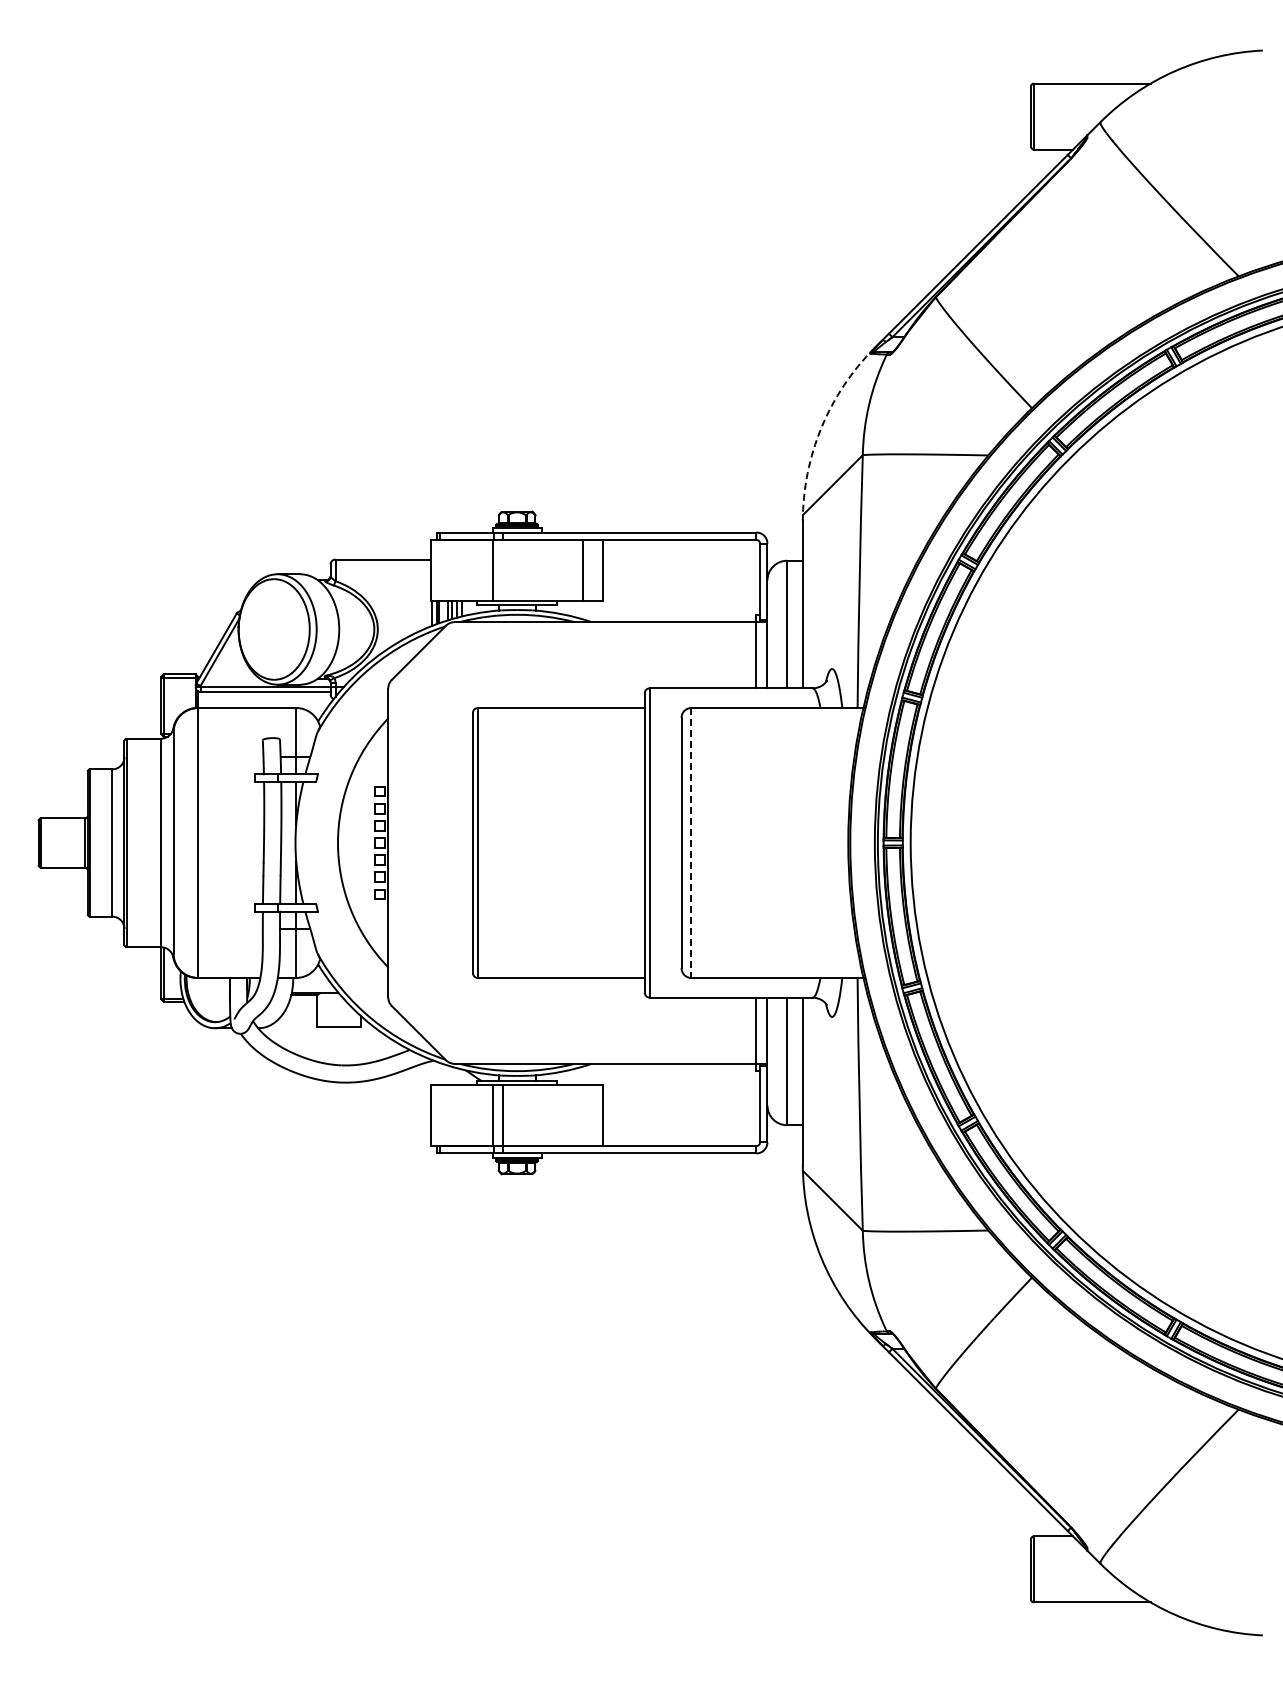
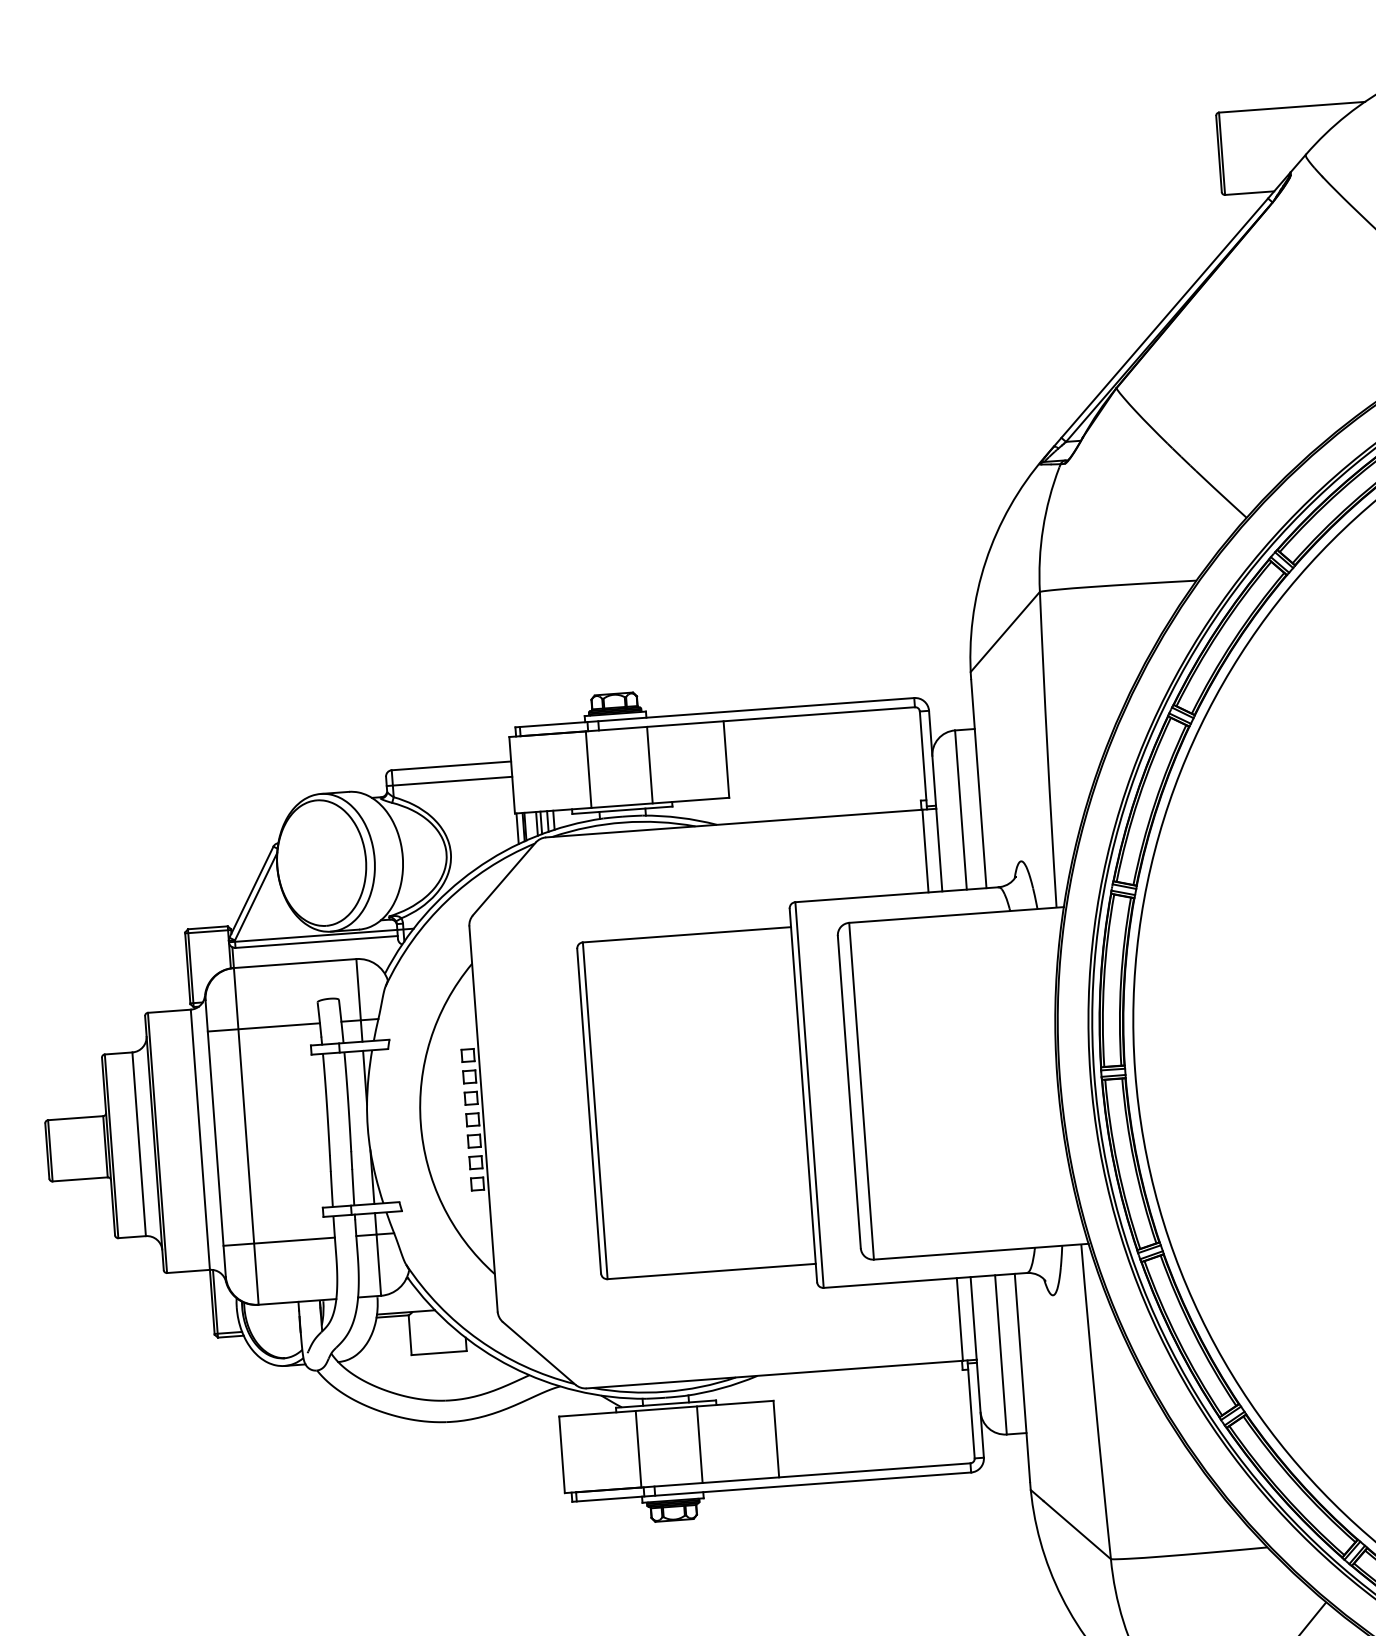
arc: (821, 427) -> (985, 561), dashed -> solid
line: (582, 570) -> (649, 765), moved
line: (380, 571) -> (448, 781), added
line: (218, 757) -> (263, 1027), added
line: (691, 843) -> (861, 1091), dashed -> solid
line: (217, 928) -> (278, 1241), added
line: (502, 1115) -> (699, 1444), moved

